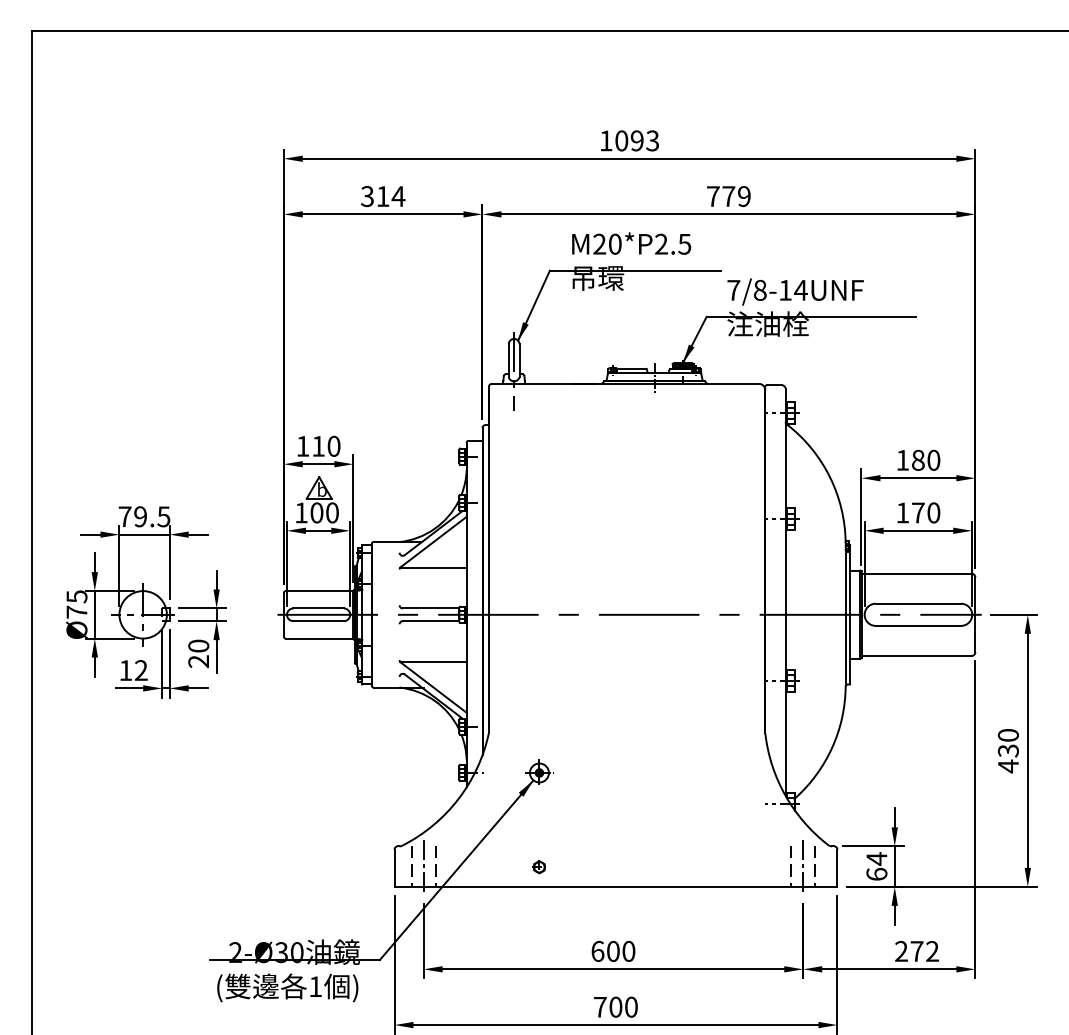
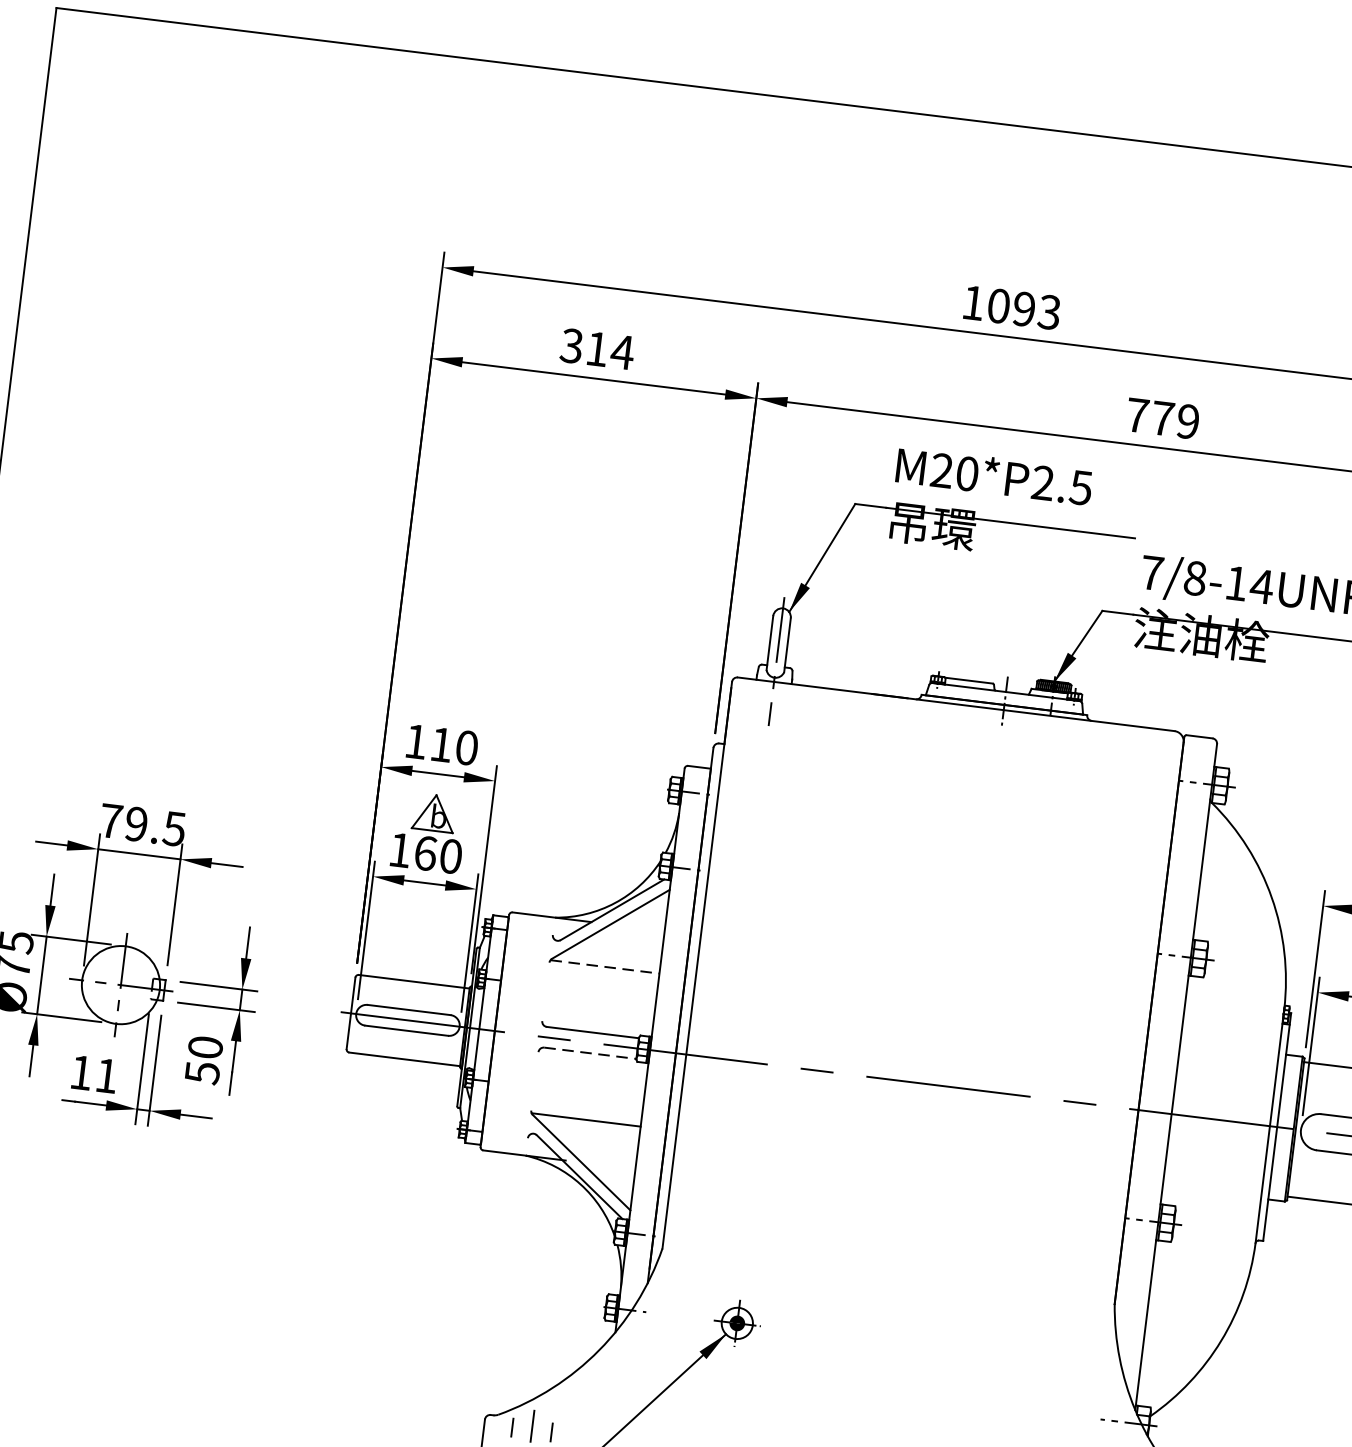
text: (316, 512) -> (425, 852), 100 -> 160
line: (433, 568) -> (605, 967), solid -> dashed
line: (431, 621) -> (591, 1053), solid -> dashed
text: (198, 661) -> (202, 1072), 20 -> 50
text: (141, 670) -> (107, 1075), 12 -> 11

